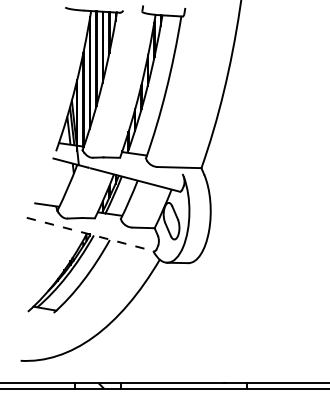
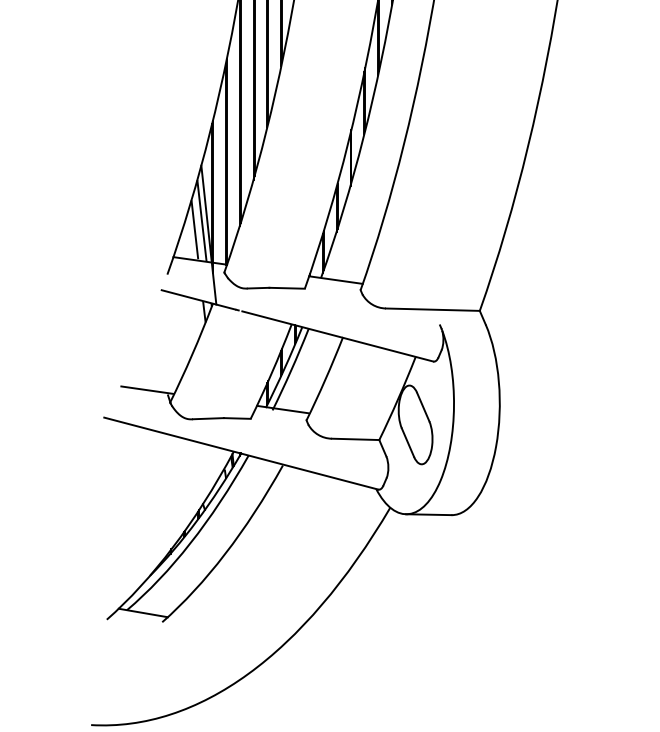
line: (90, 234) -> (241, 453), dashed -> solid

